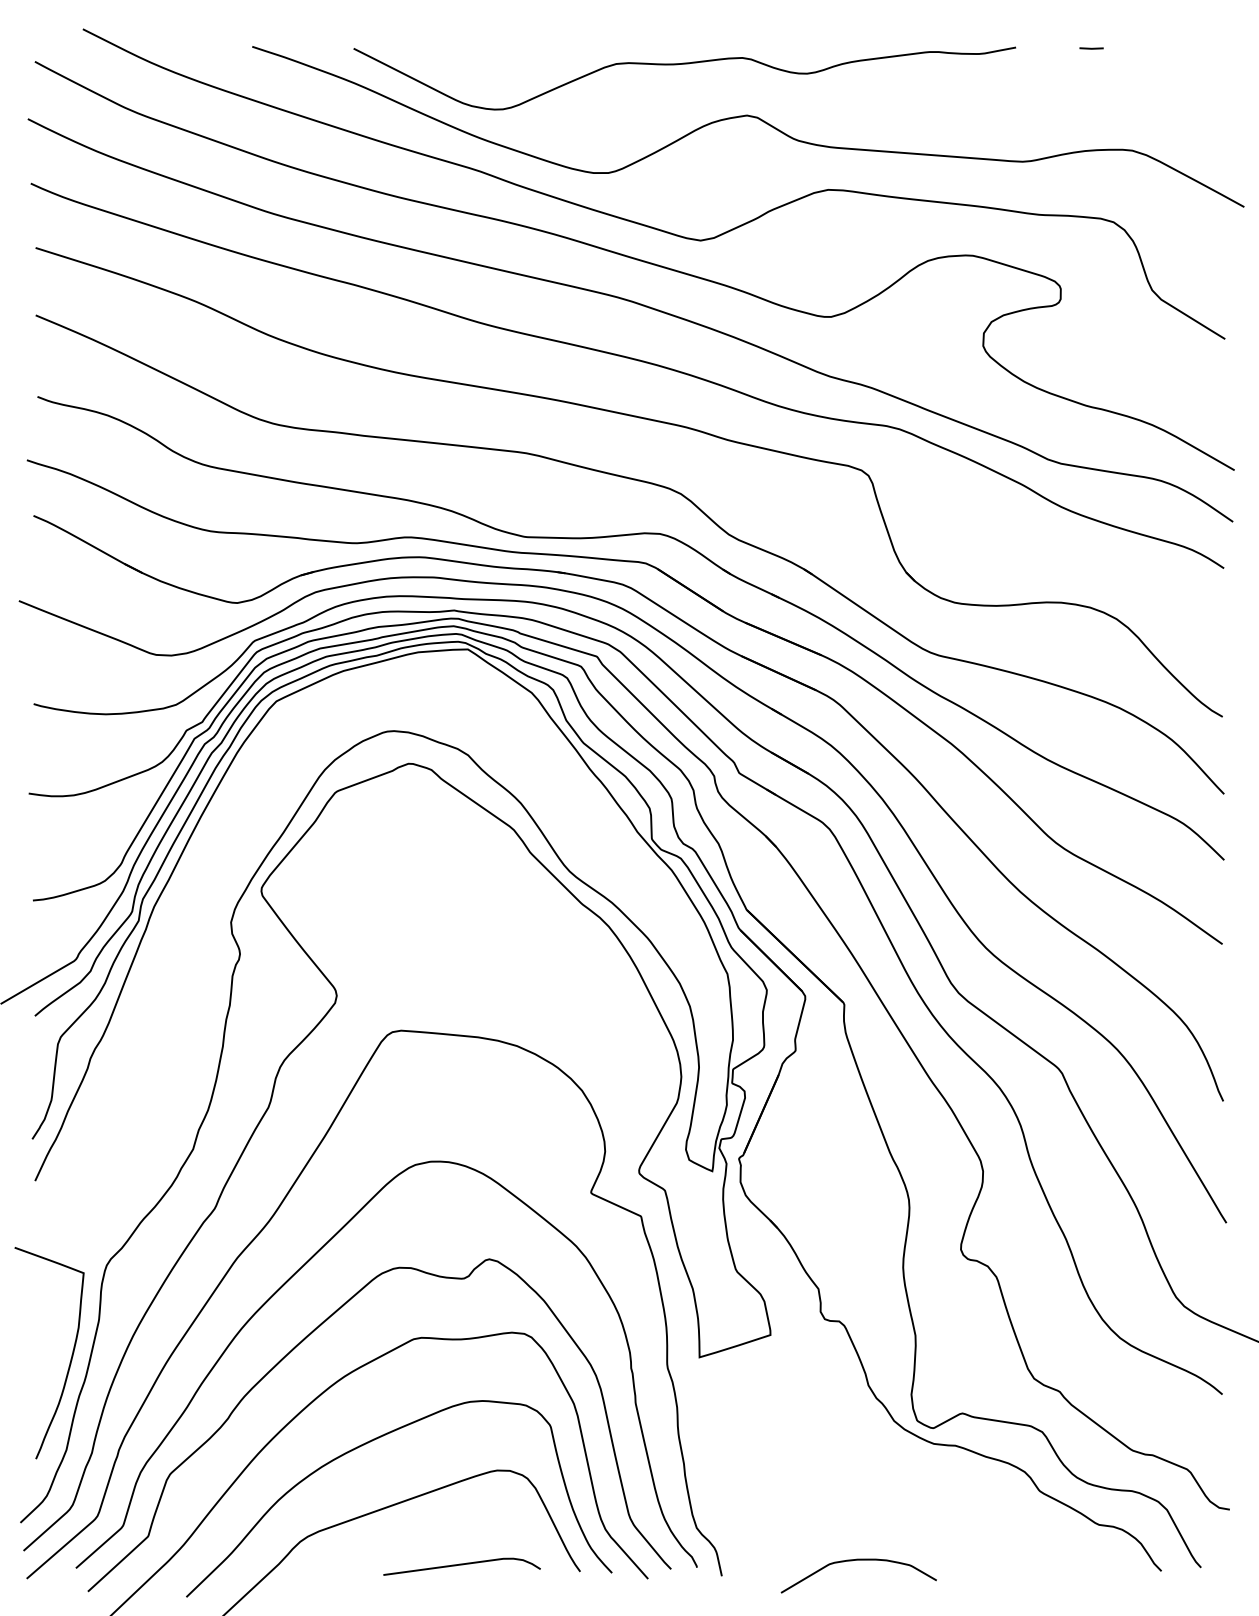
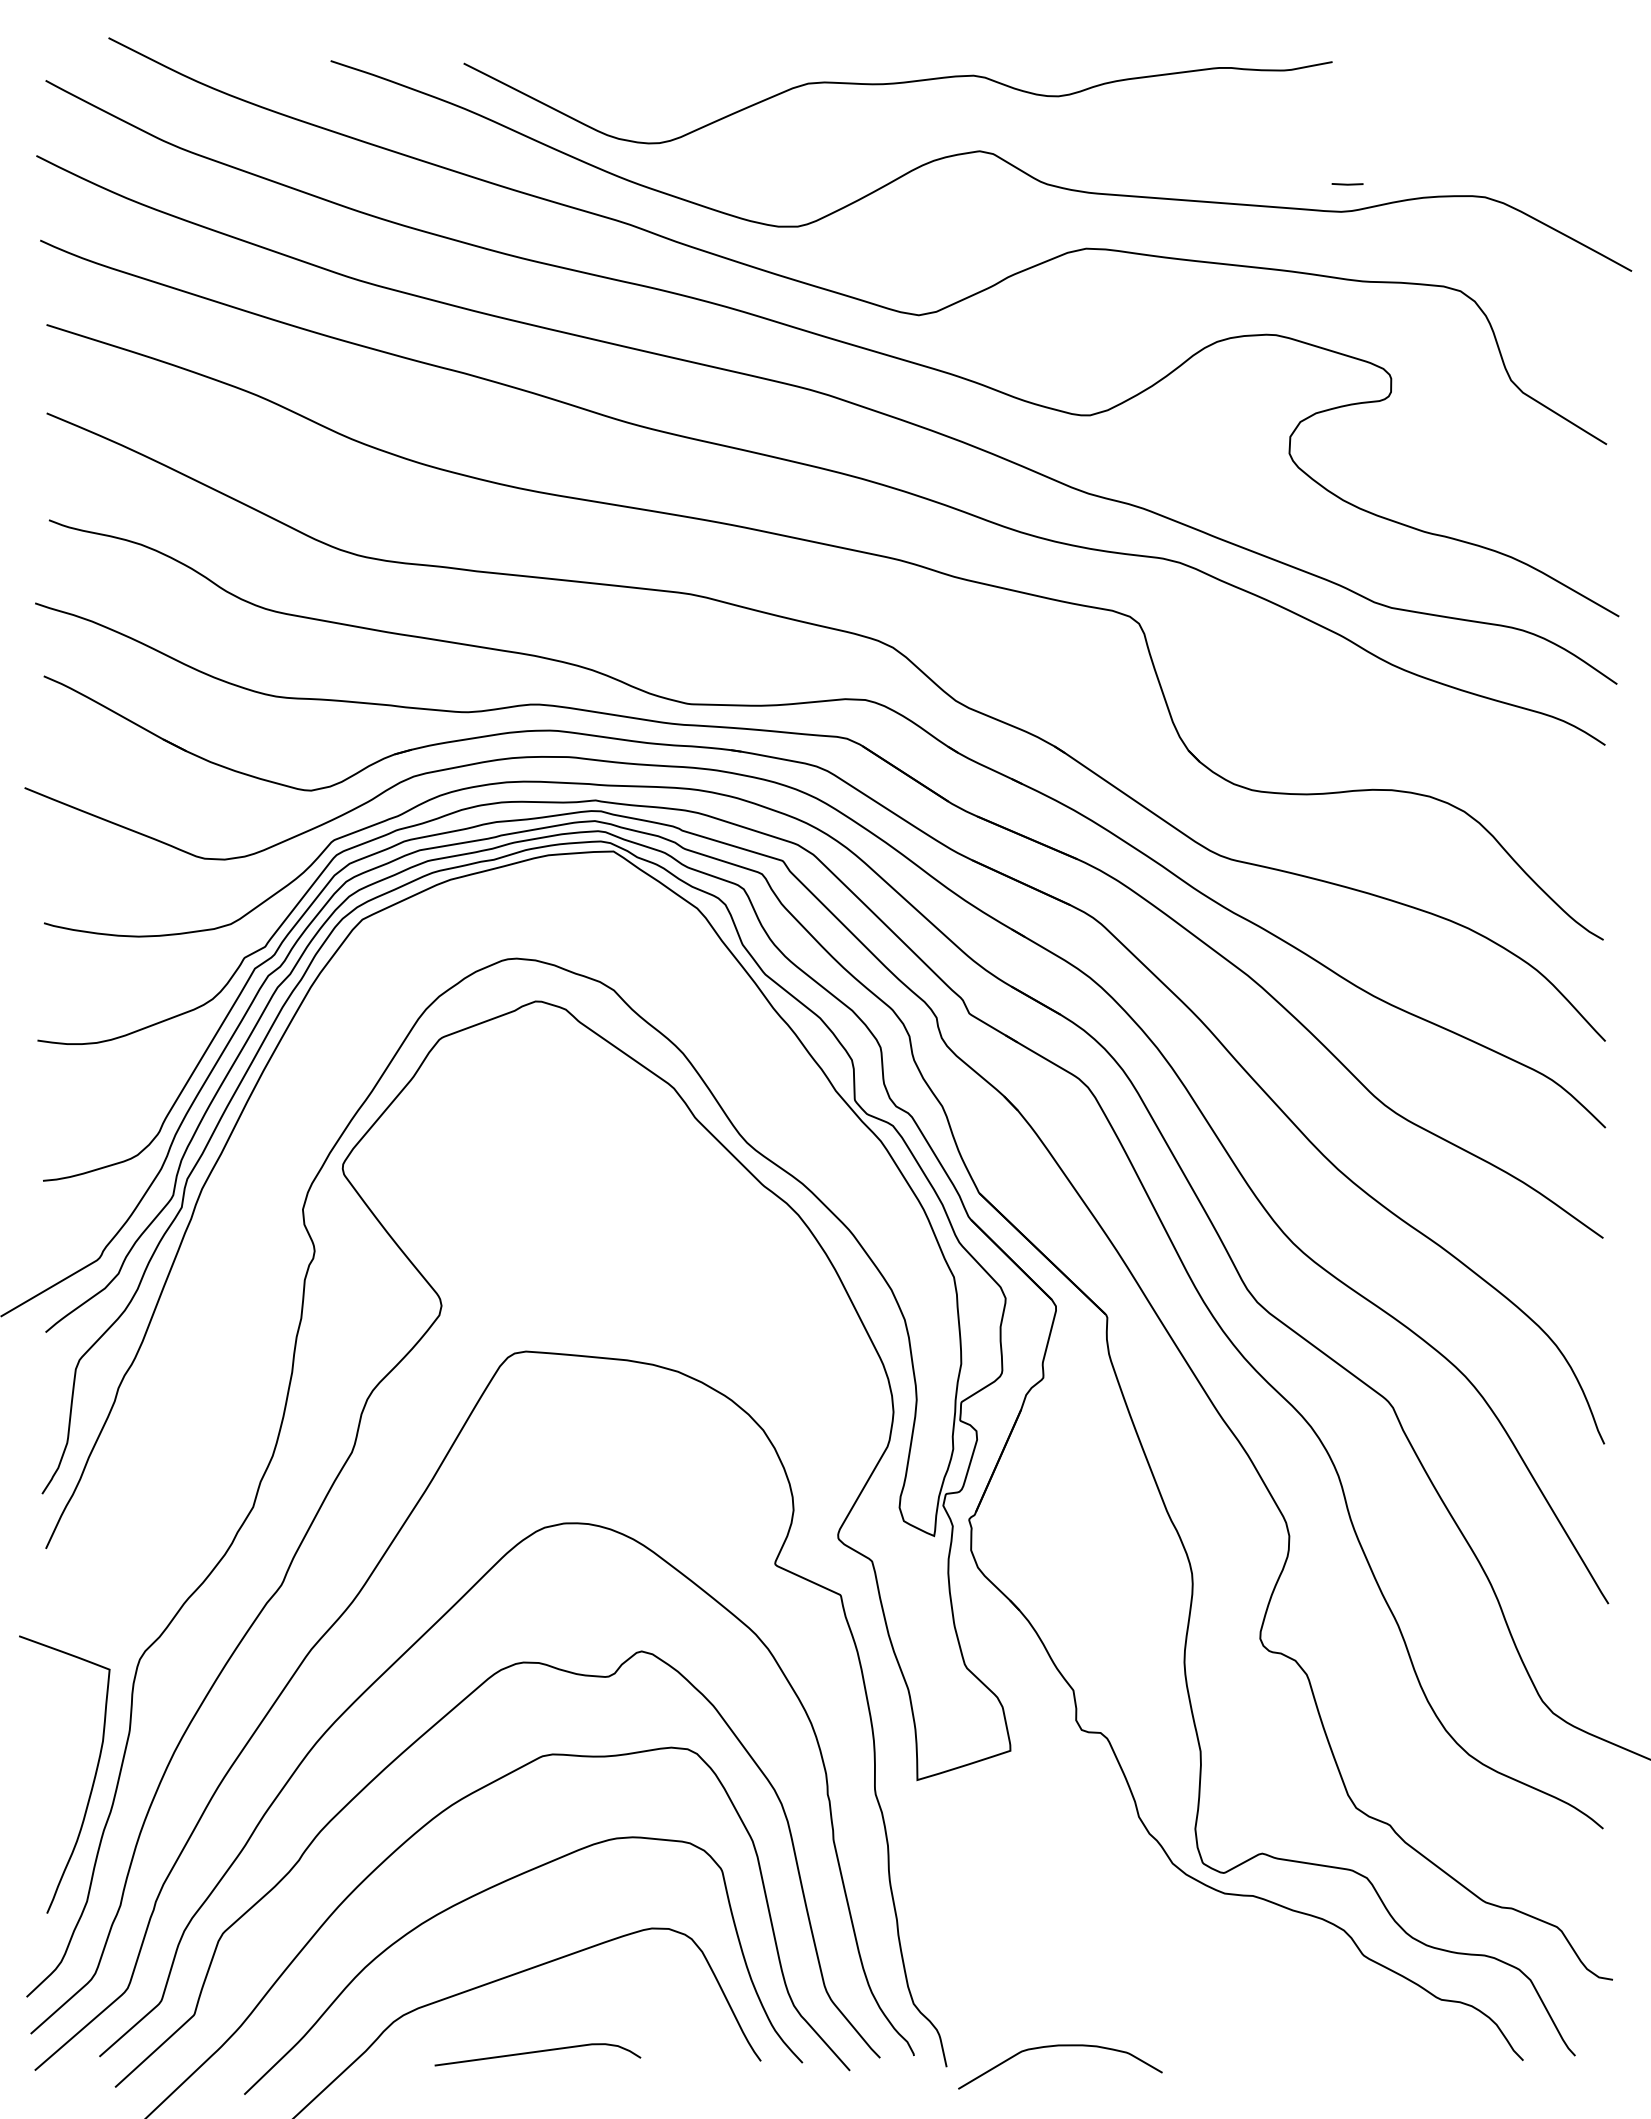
line: (1091, 48) -> (1347, 184), moved
curve: (858, 1560) -> (1060, 2046), moved
curve: (461, 1565) -> (537, 2052), moved

